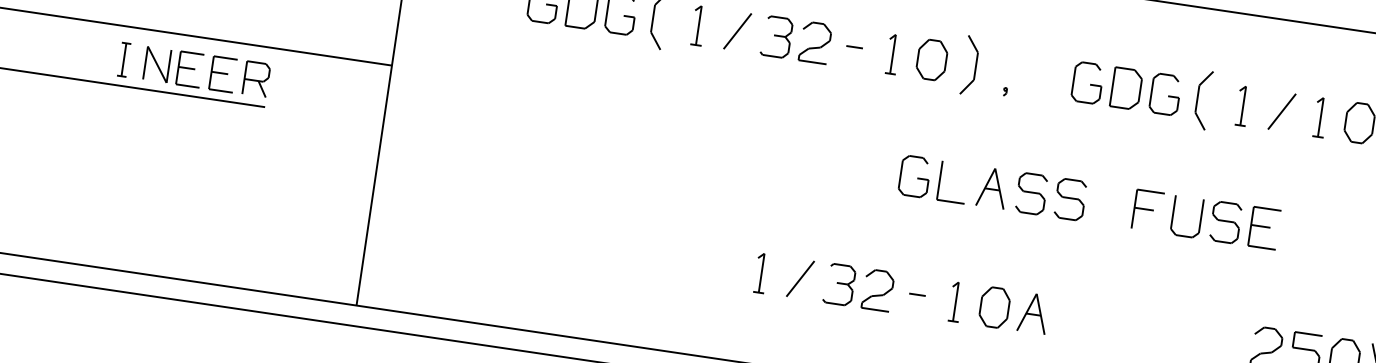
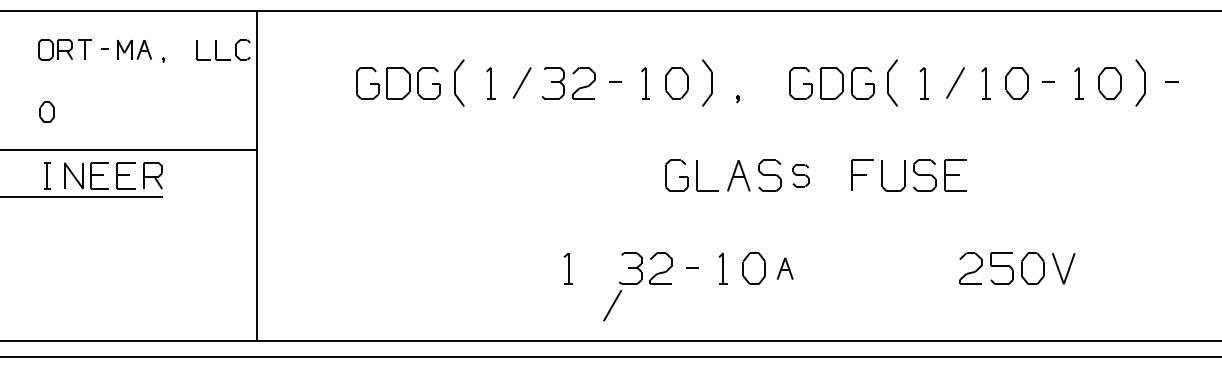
part: (1070, 199) -> (800, 175), size x0.7
line: (800, 278) -> (612, 305), moved
part: (1032, 312) -> (784, 268), size x0.7

